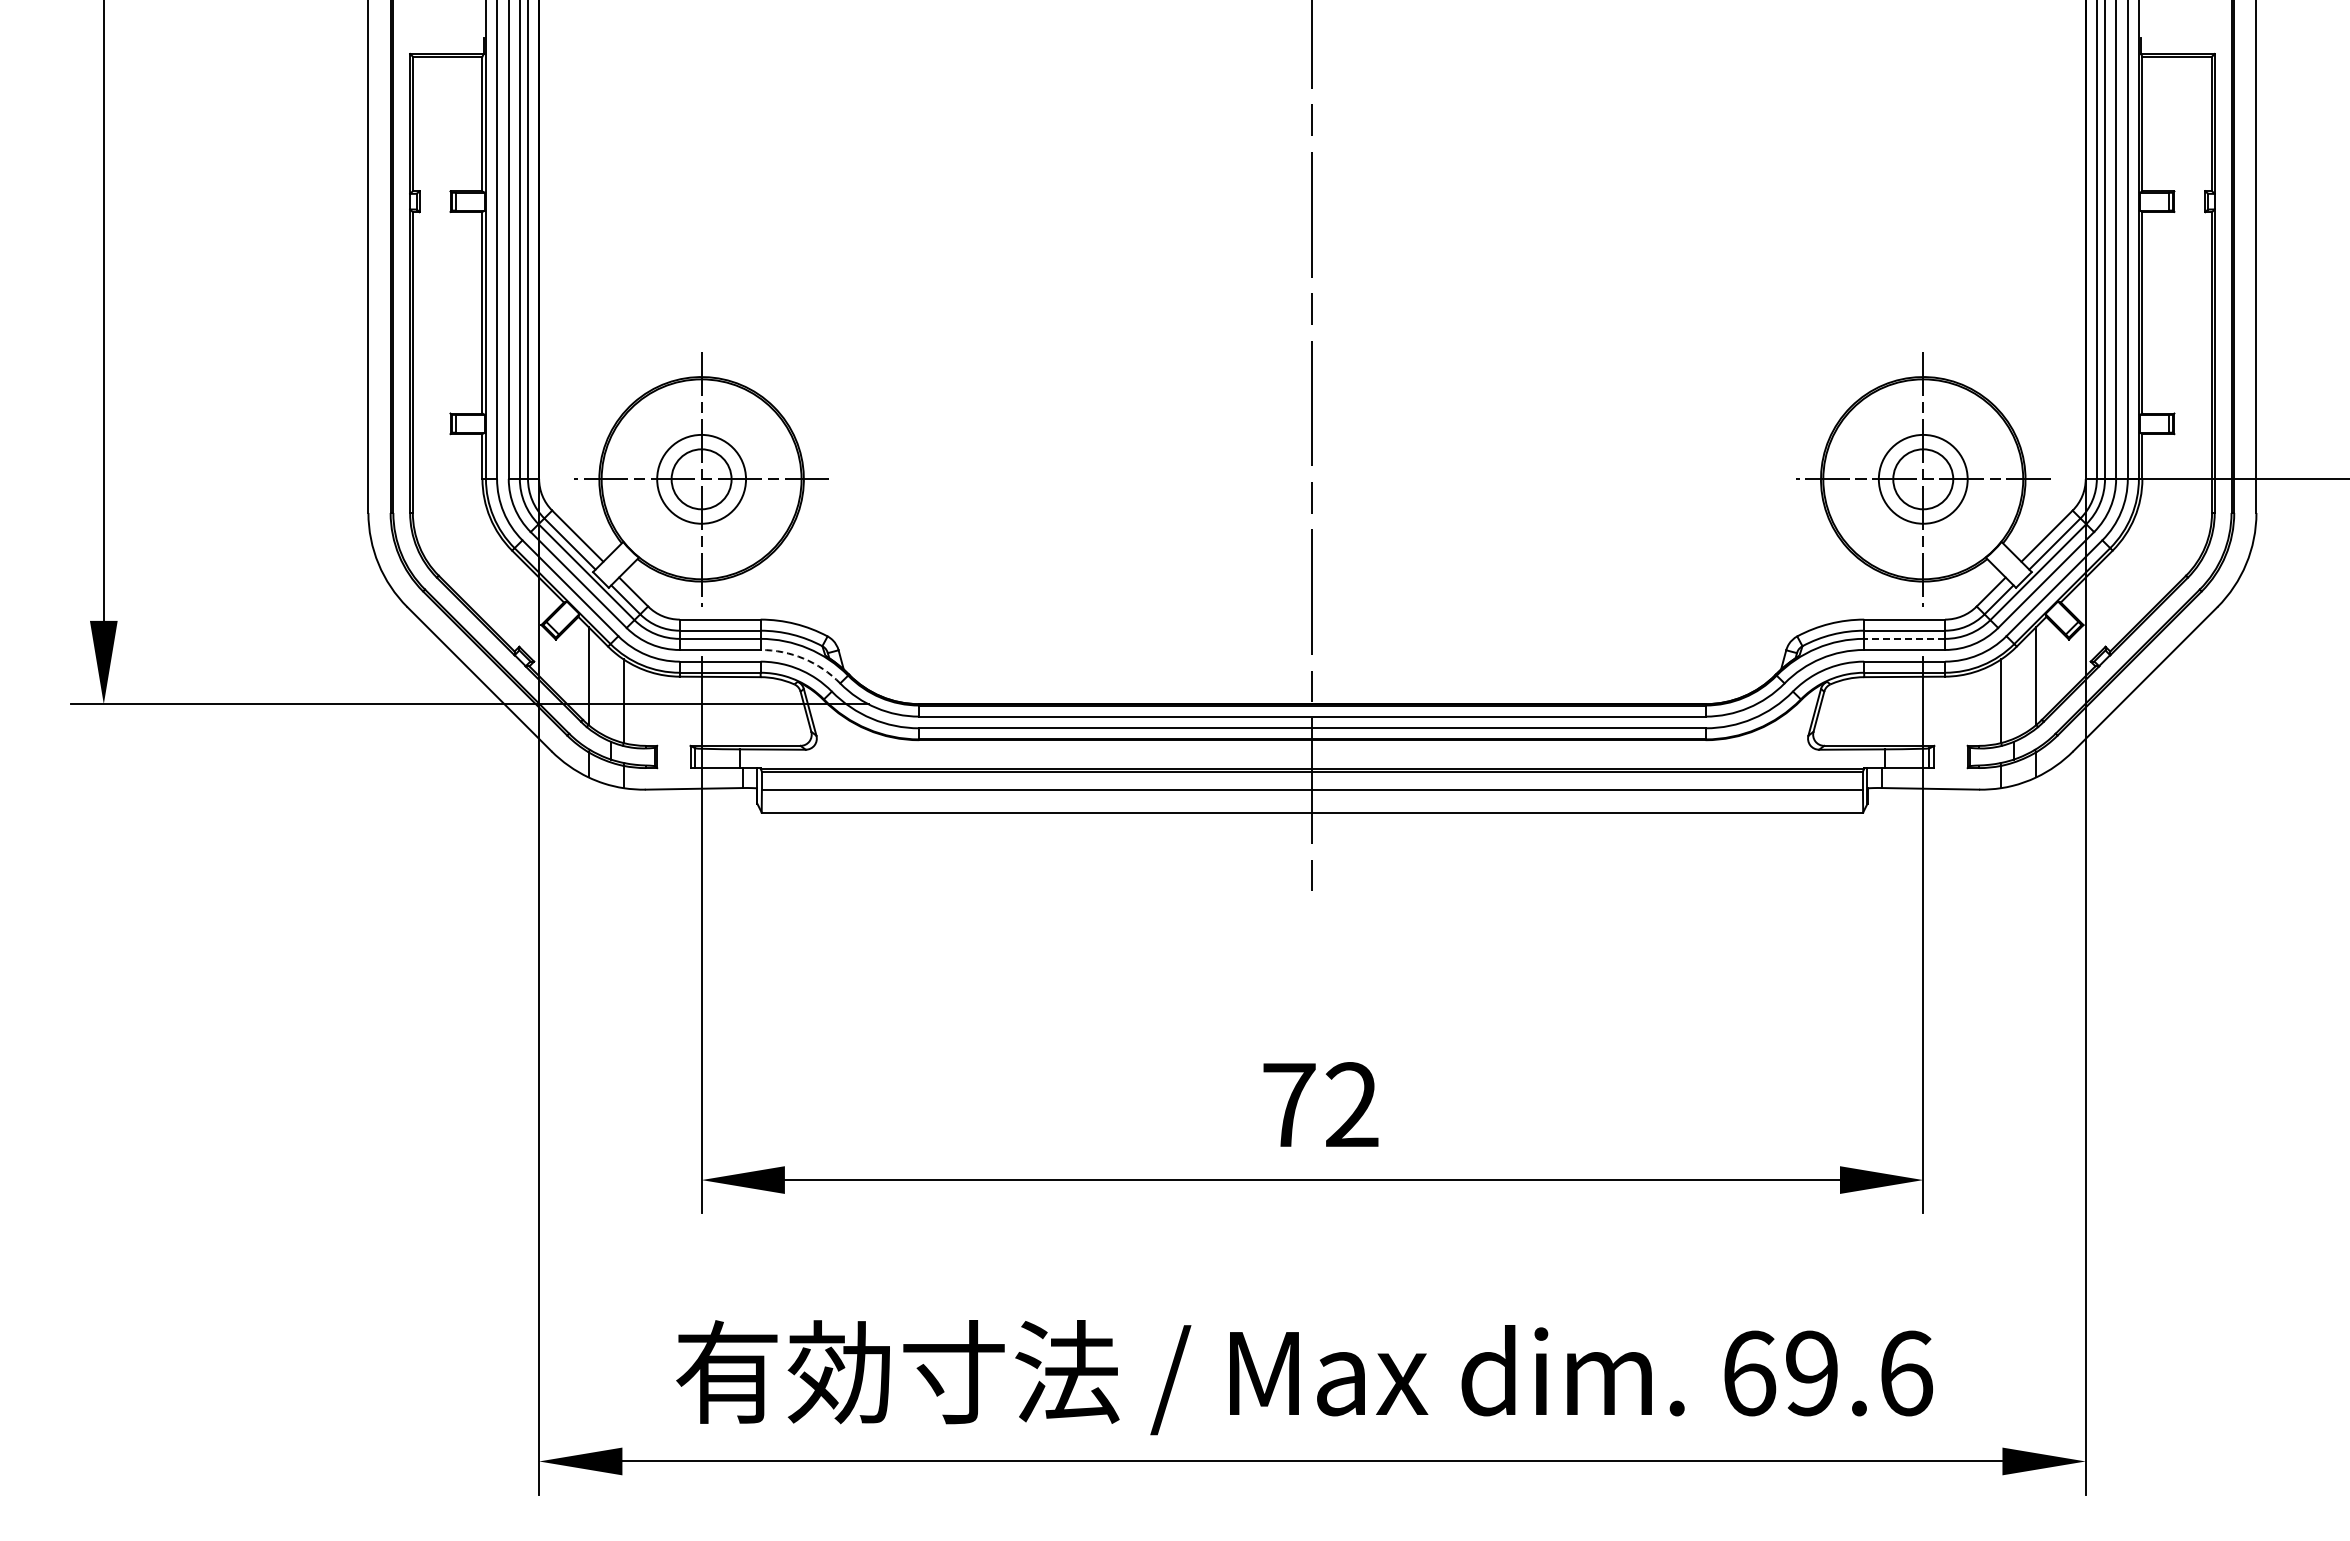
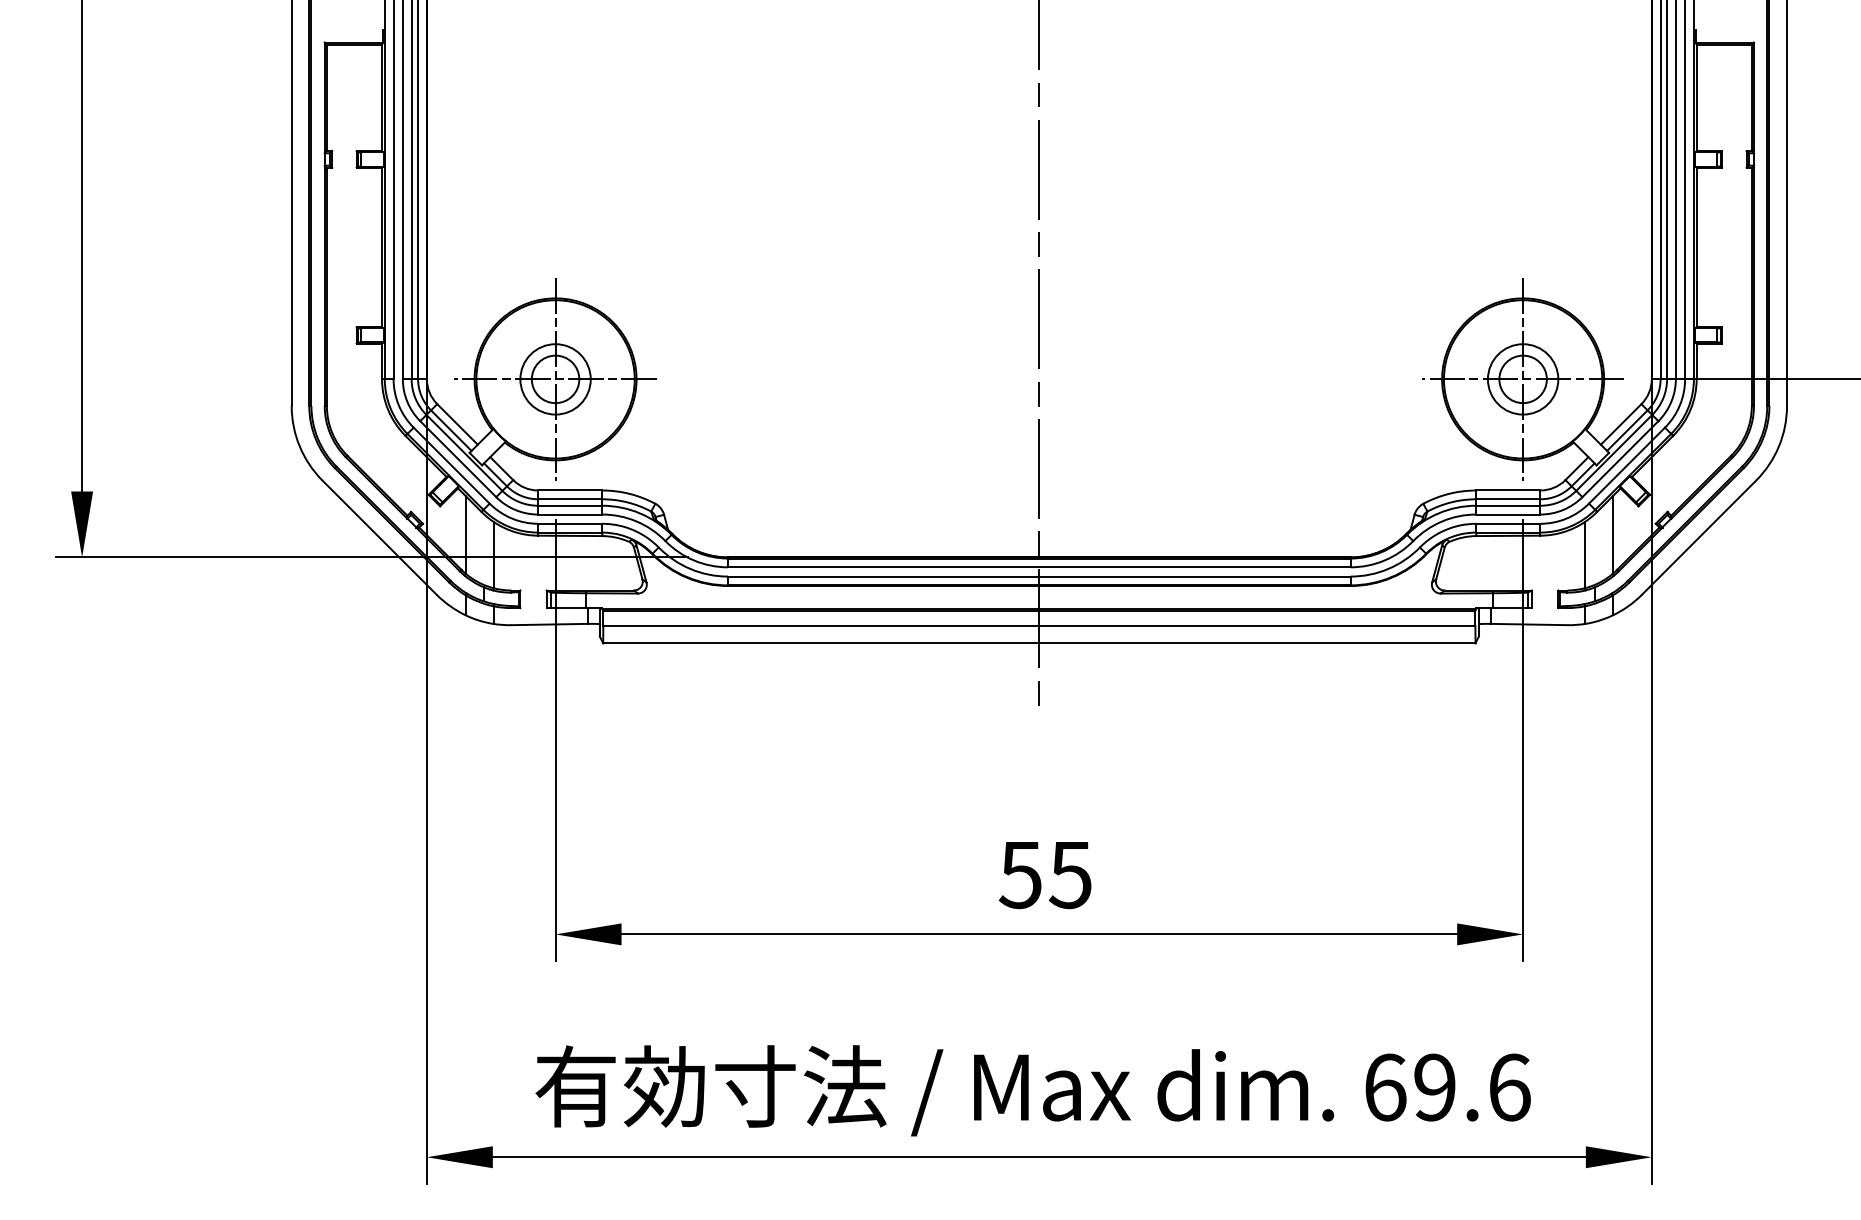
line: (1904, 638) -> (1508, 505), dashed -> solid
arc: (803, 658) -> (636, 521), dashed -> solid
text: (1319, 1105) -> (1044, 875), 72 -> 55

